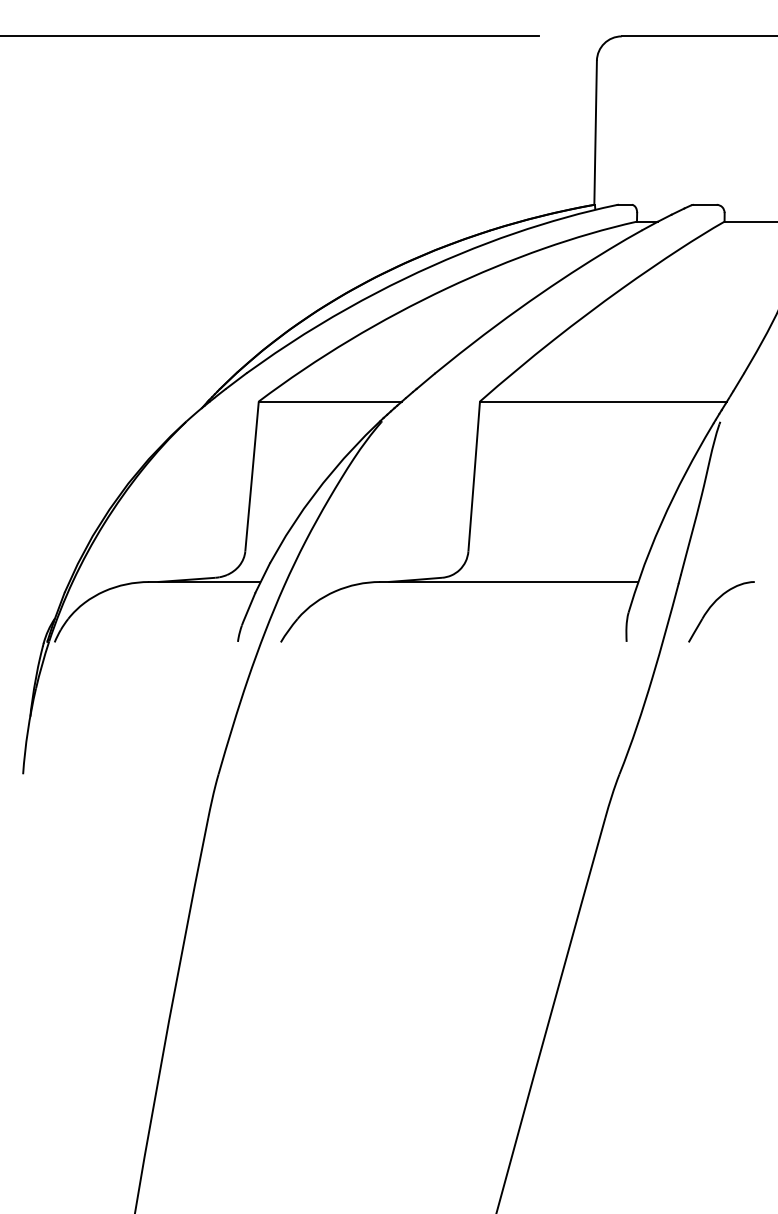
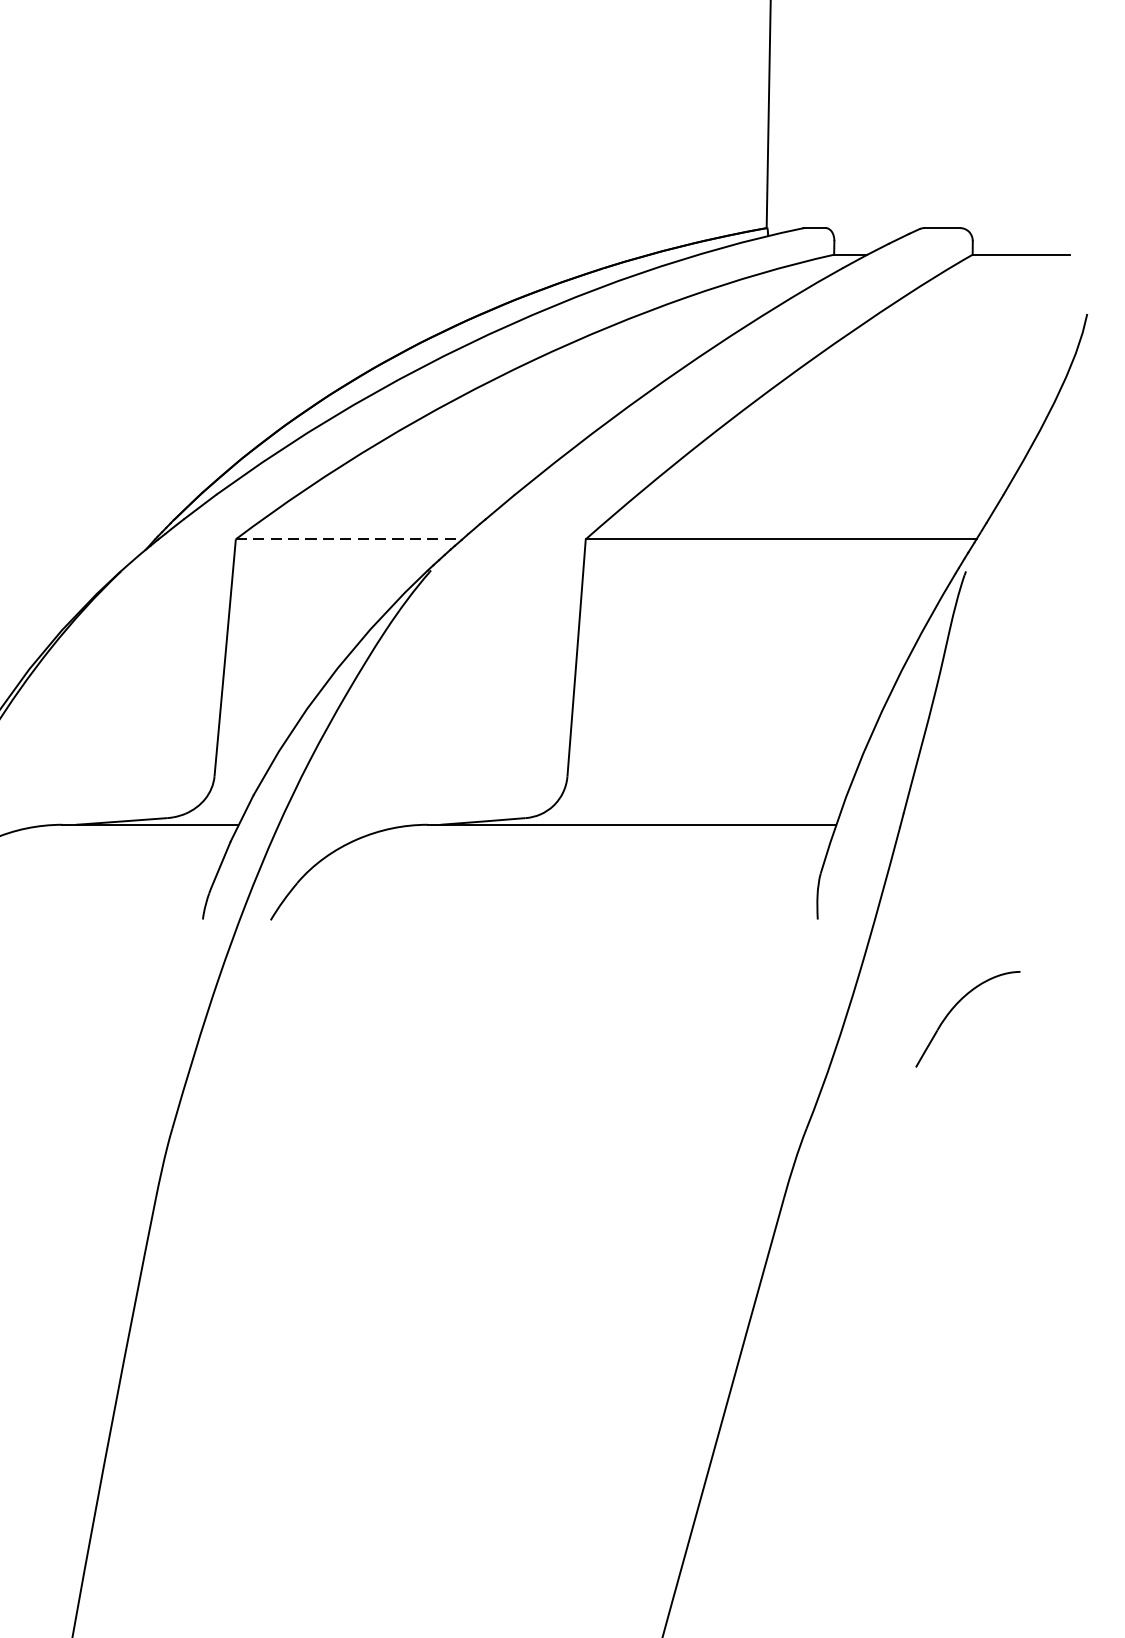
line: (330, 401) -> (349, 539), solid -> dashed
part: (713, 605) -> (955, 1009), moved

